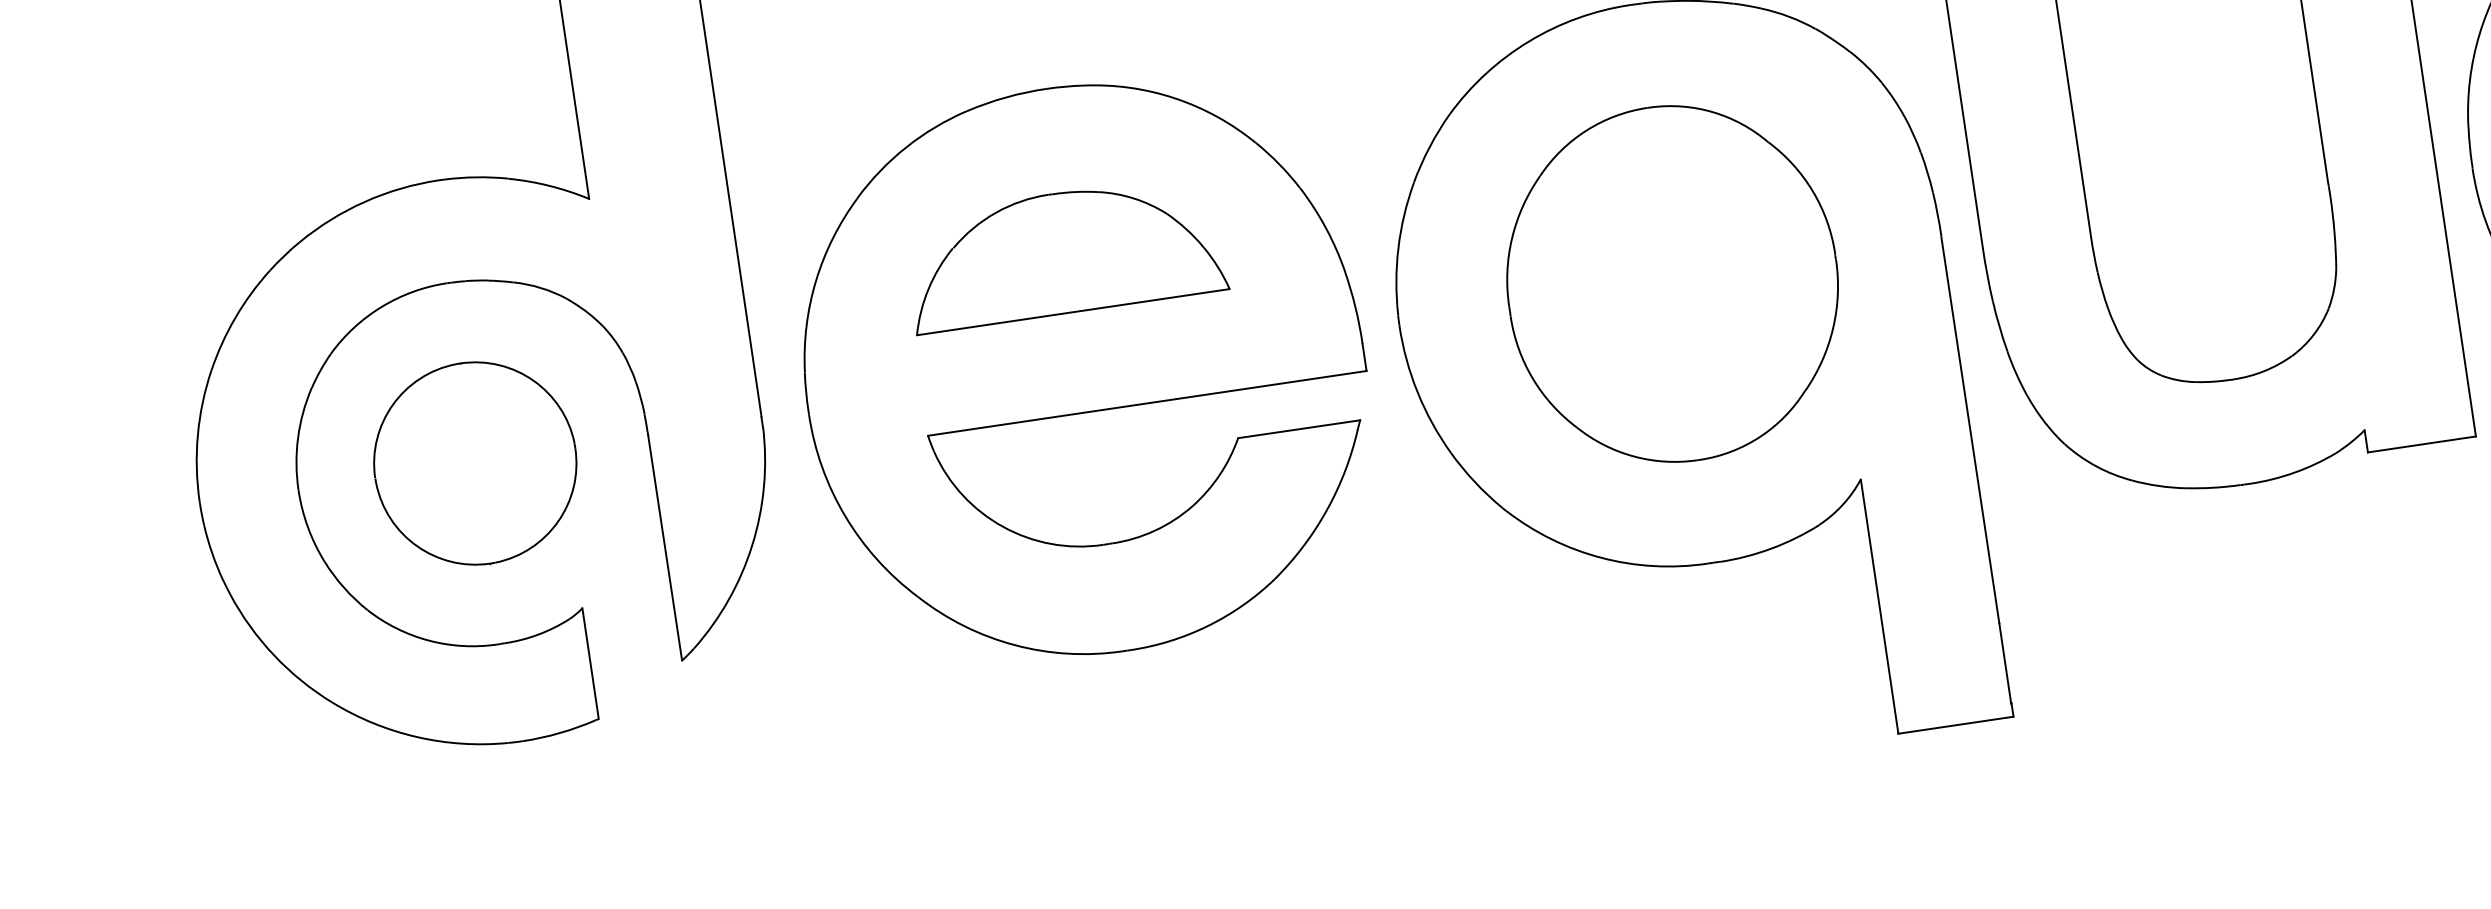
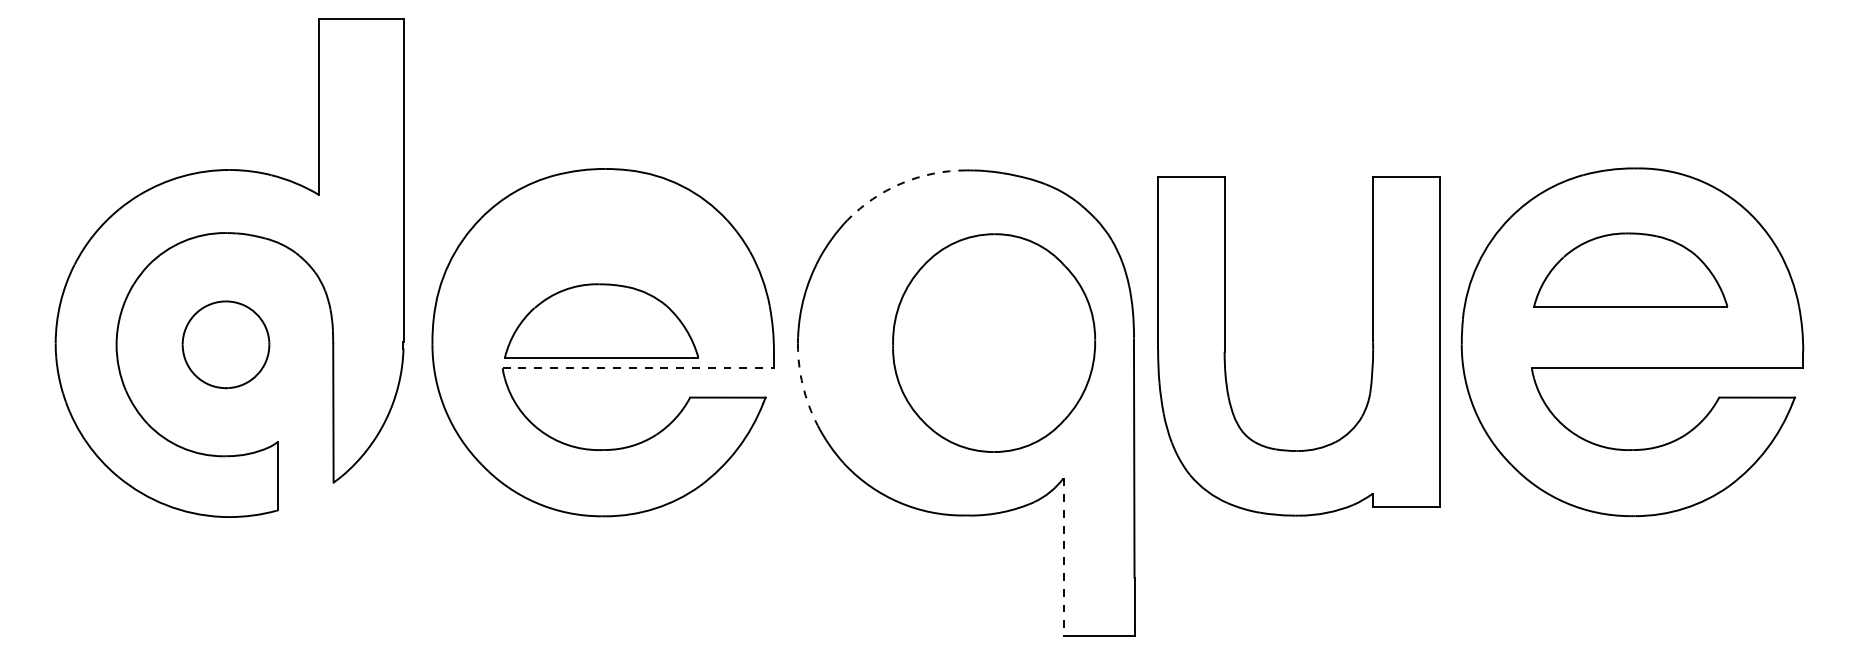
arc: (1528, 41) -> (901, 183), solid -> dashed
part: (1064, 252) -> (601, 320), moved
part: (1673, 282) -> (994, 342), moved
arc: (1416, 391) -> (802, 385), solid -> dashed
line: (1147, 403) -> (638, 368), solid -> dashed
part: (474, 463) -> (225, 344), size x0.7
line: (1879, 605) -> (1063, 556), solid -> dashed

